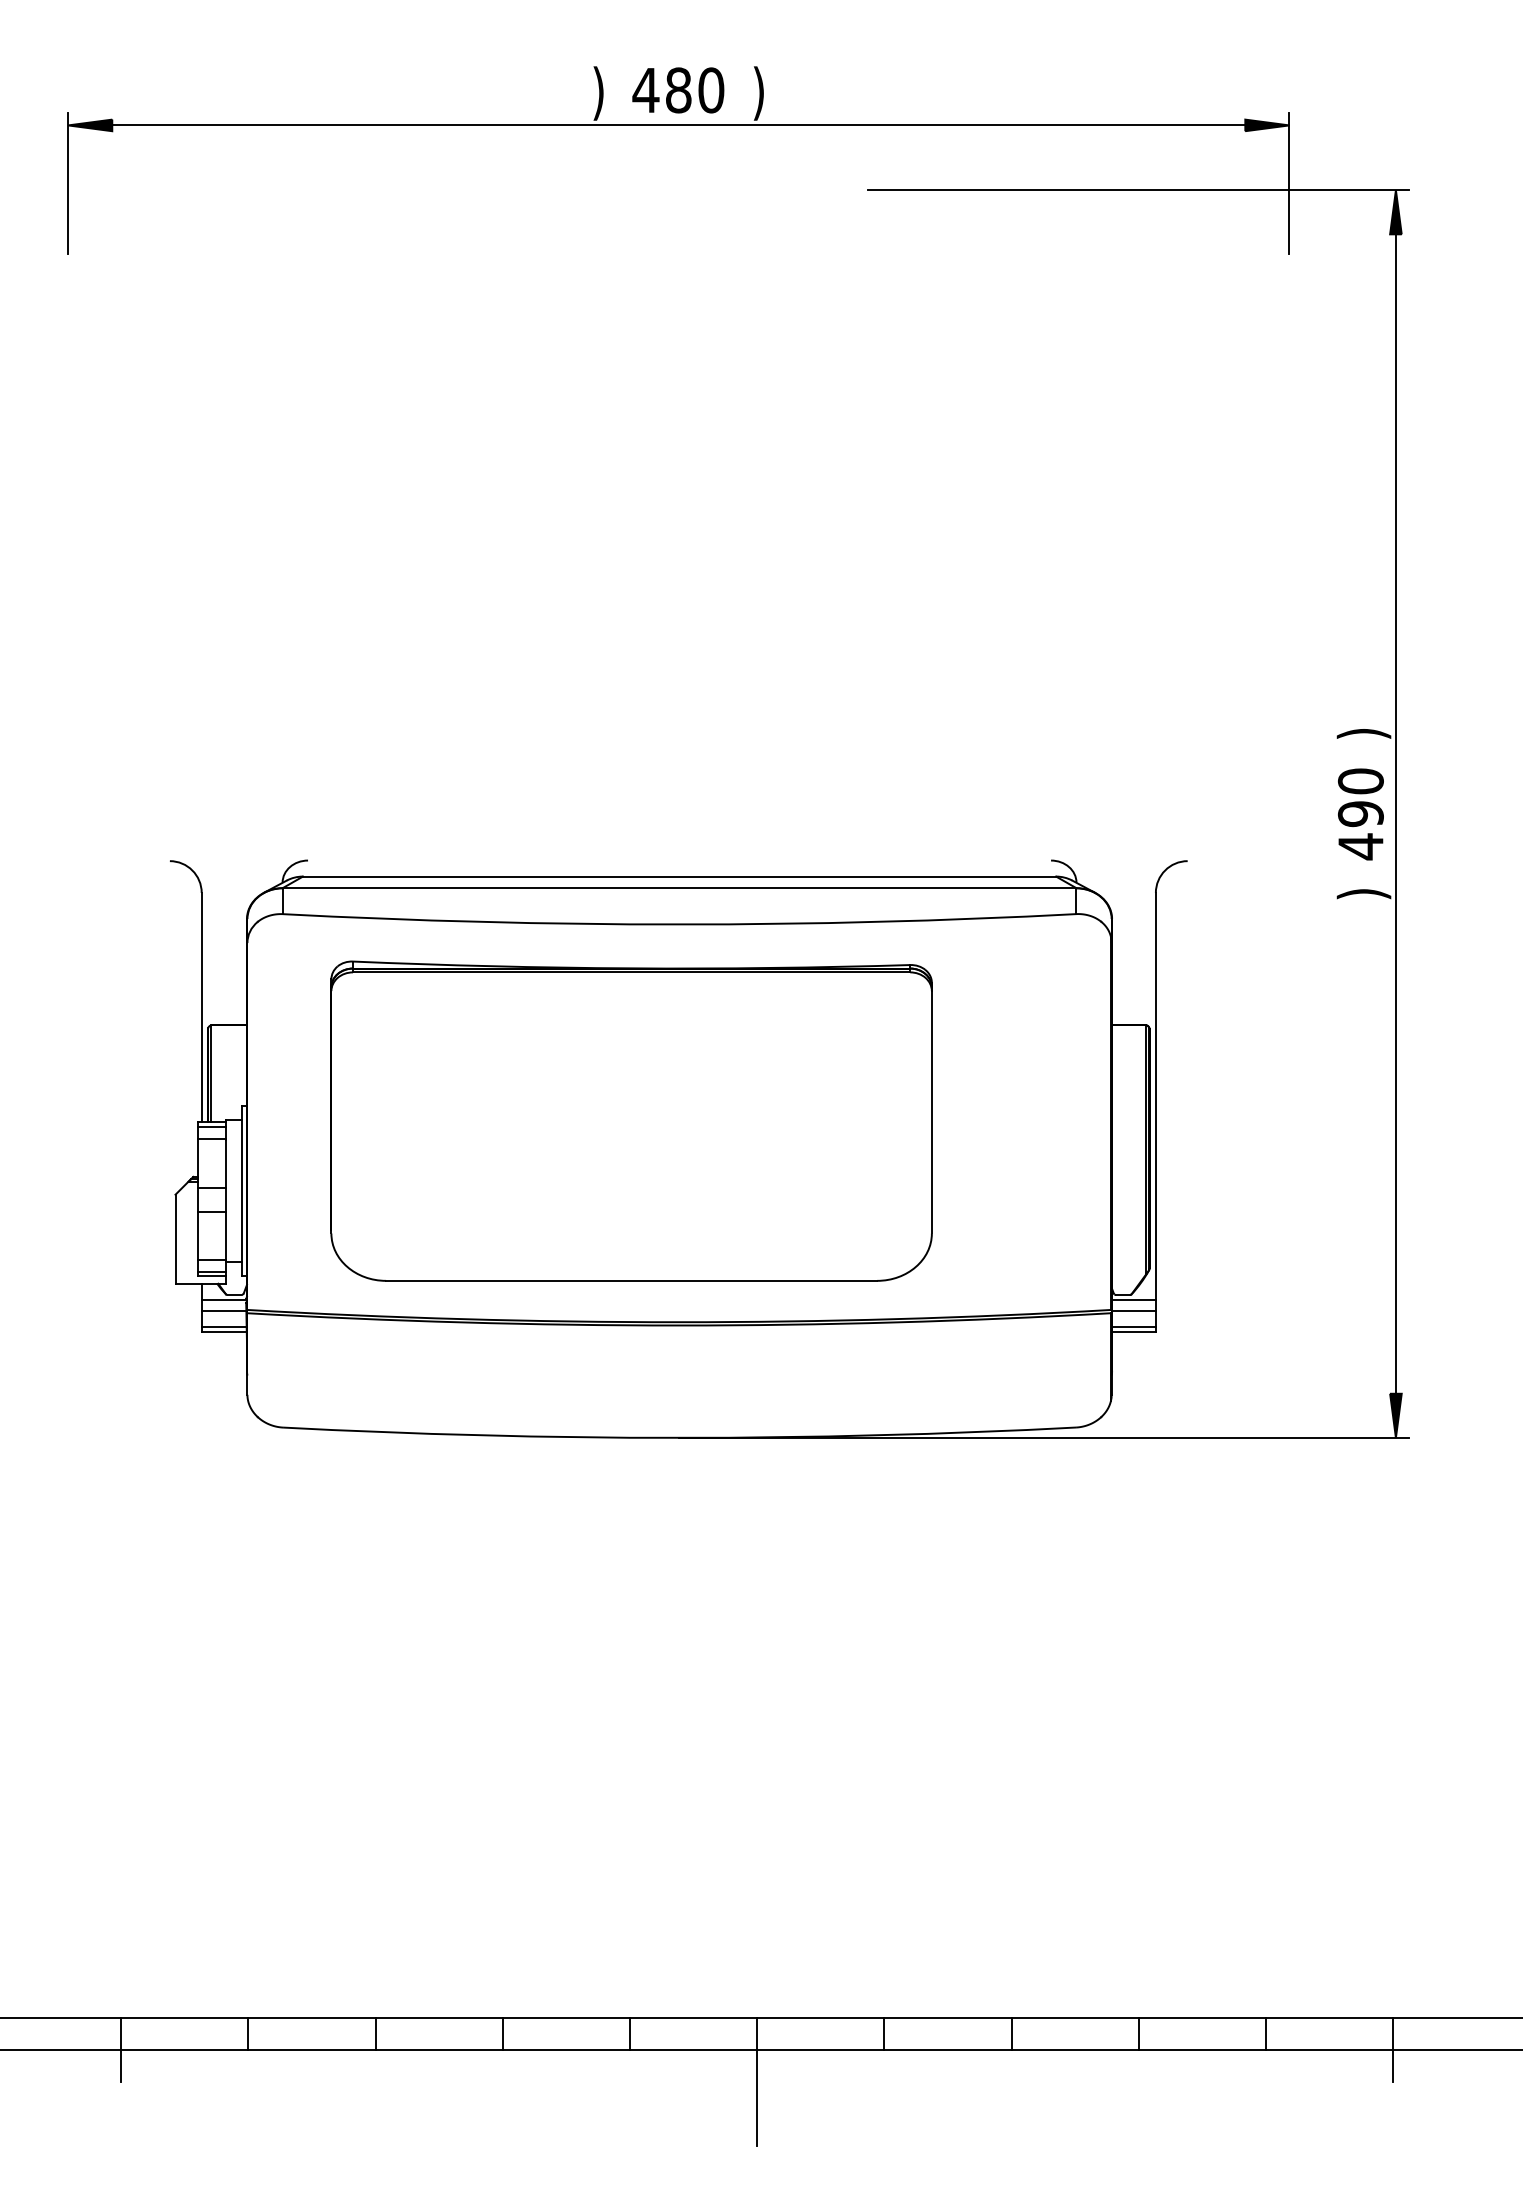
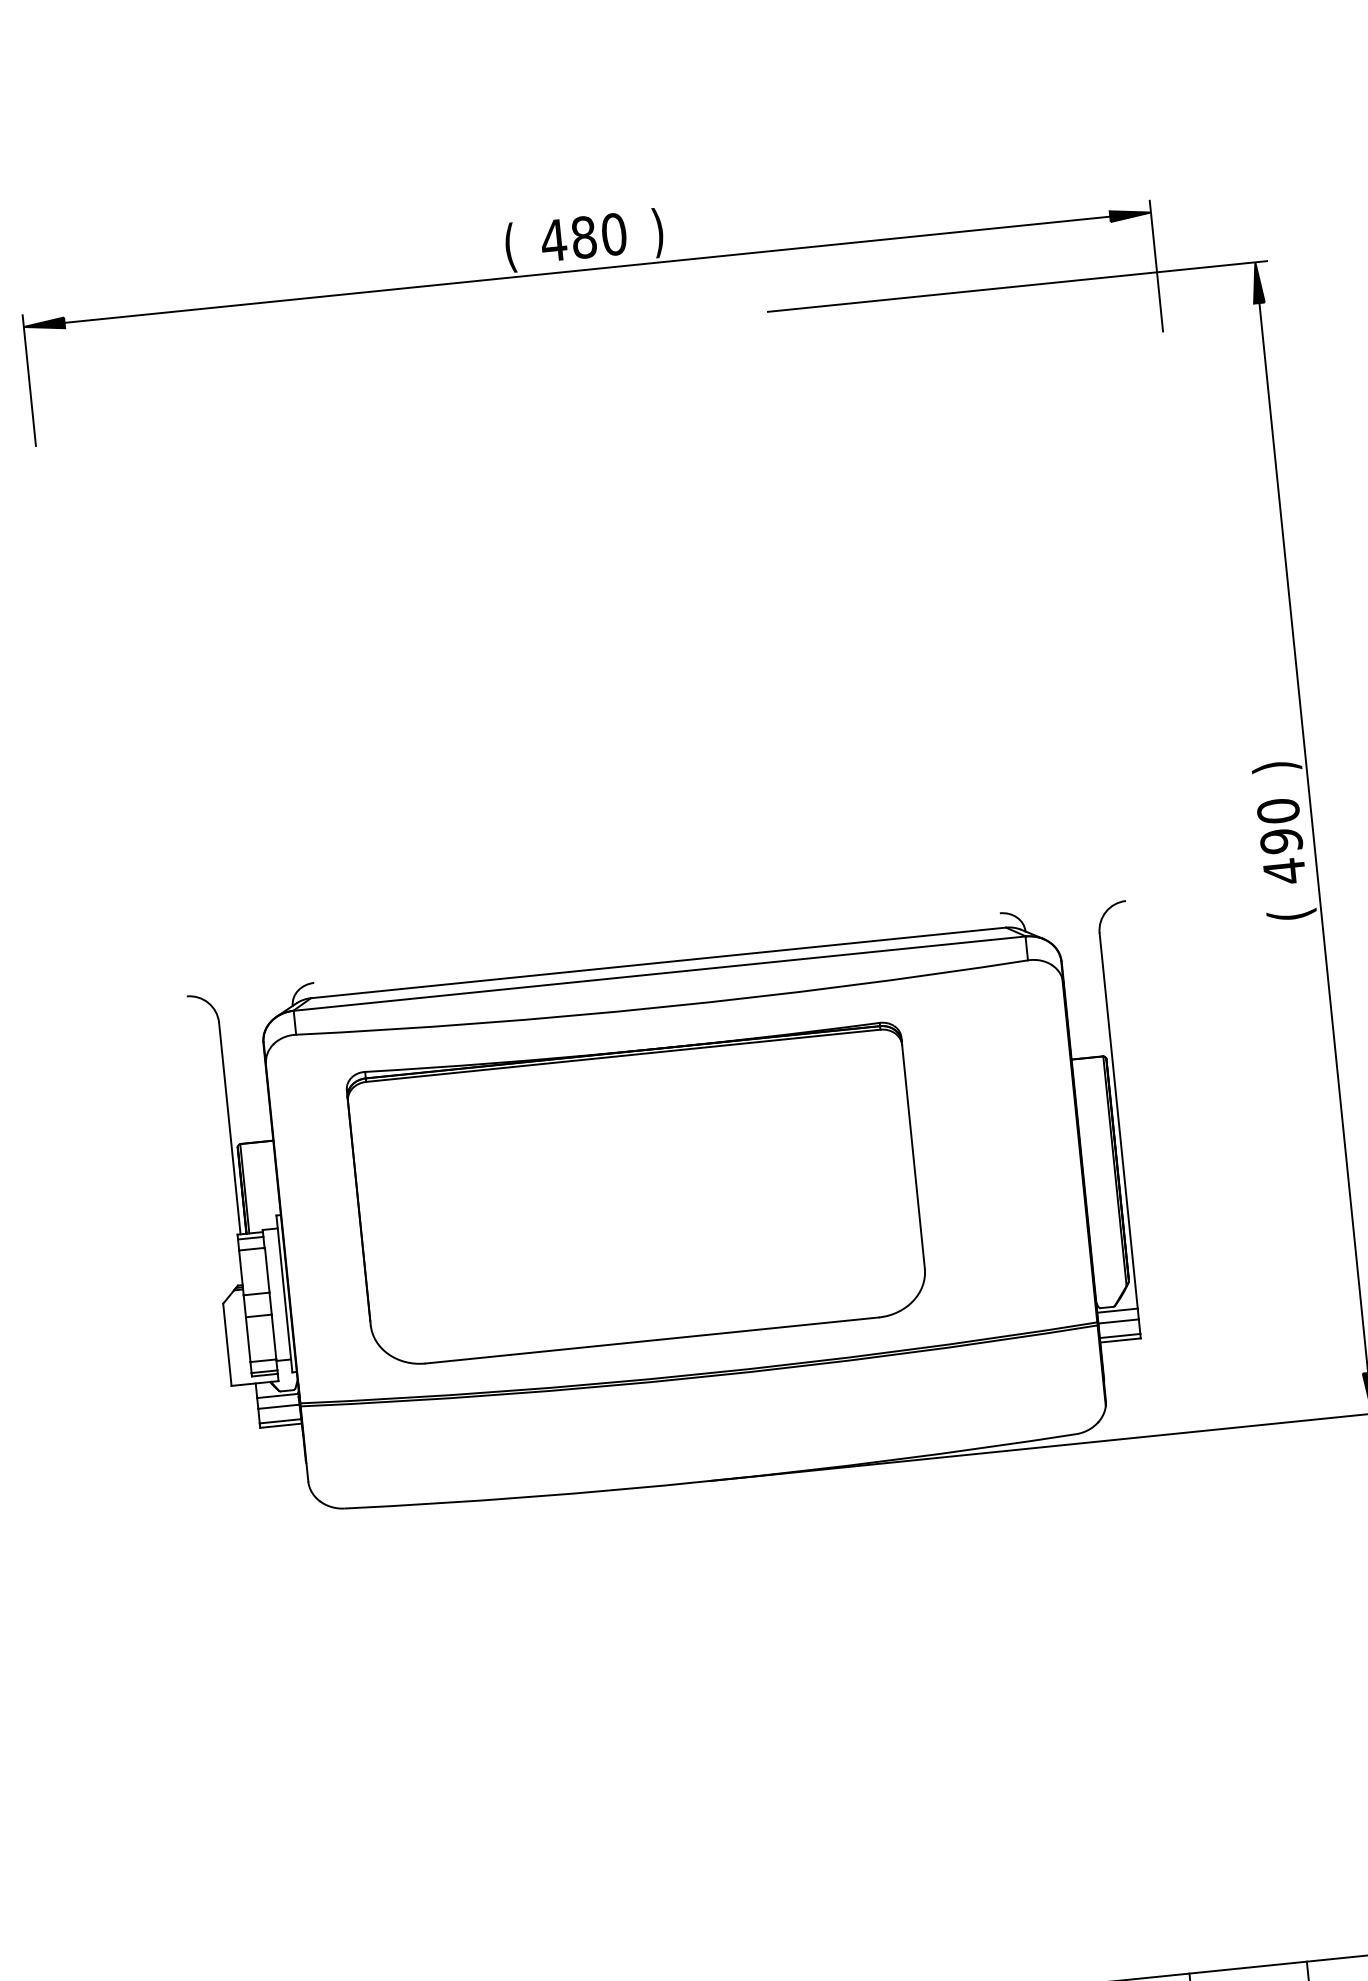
text: (598, 93) -> (510, 247), ) -> (
text: (1363, 894) -> (1291, 915), ) -> (

